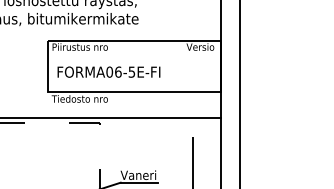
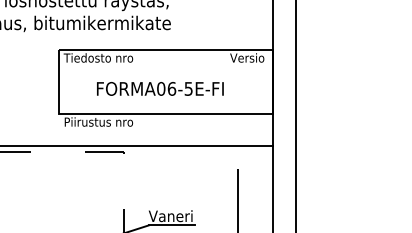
text: (70, 46) -> (86, 57), Piirustus nro -> Tiedosto nro
text: (109, 71) -> (160, 88), moved
text: (70, 98) -> (86, 121), Tiedosto nro -> Piirustus nro

